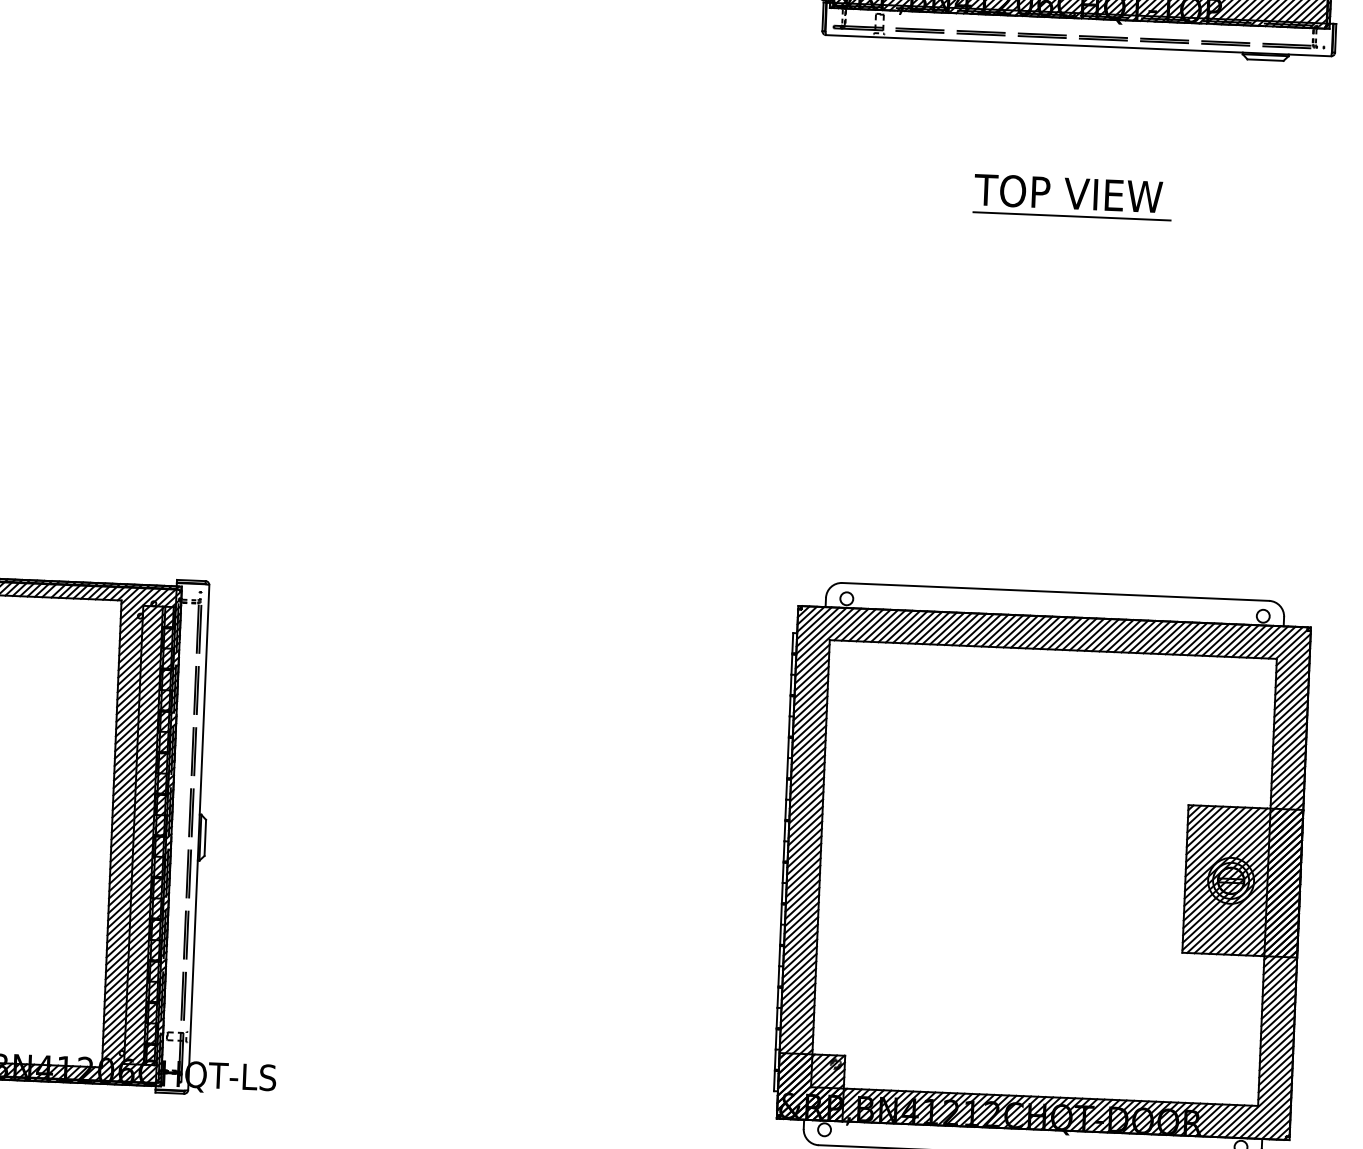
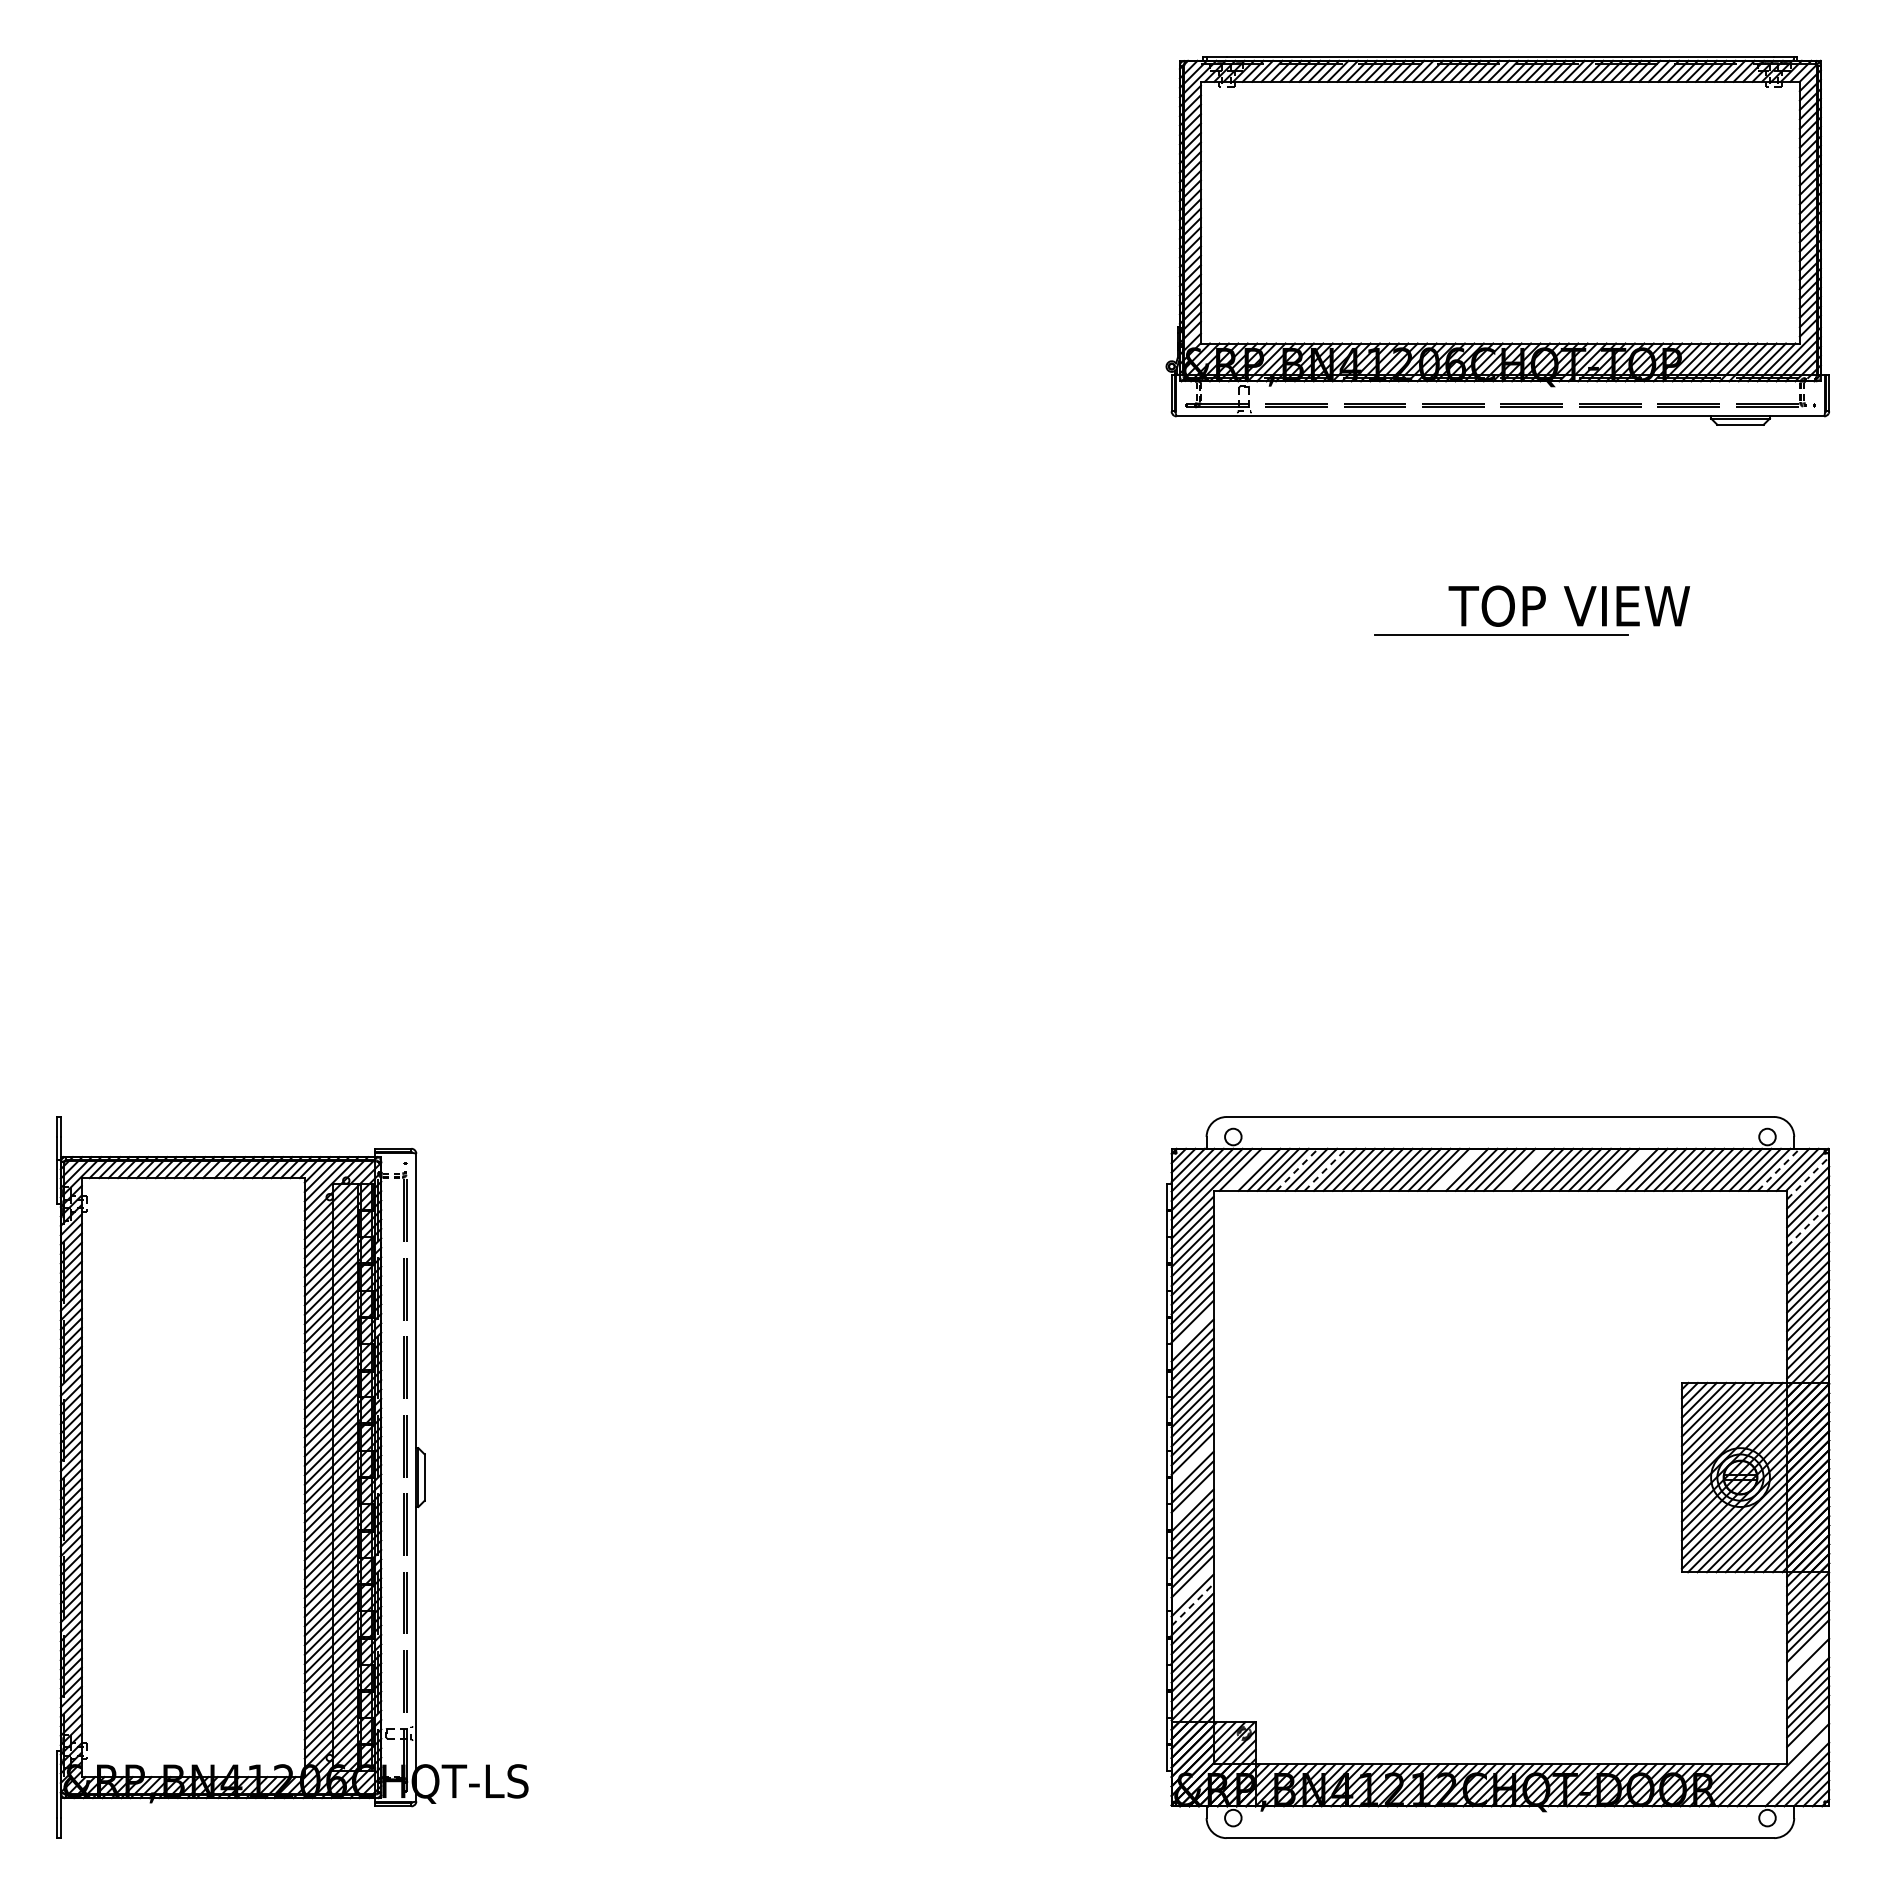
text: (1067, 192) -> (1568, 605), moved
line: (858, 624) -> (1249, 1169), removed
line: (895, 626) -> (1297, 1169), solid -> dashed
line: (917, 627) -> (1325, 1169), solid -> dashed
line: (1020, 631) -> (1457, 1169), removed
line: (1071, 633) -> (1523, 1169), removed
line: (1153, 637) -> (1627, 1169), removed
line: (1270, 641) -> (1778, 1169), solid -> dashed
line: (1293, 649) -> (1808, 1178), solid -> dashed
line: (1292, 686) -> (1808, 1225), solid -> dashed
line: (808, 749) -> (1192, 1331), removed
line: (804, 852) -> (1192, 1463), removed
line: (803, 881) -> (1192, 1501), removed
line: (800, 947) -> (1192, 1586), removed
line: (799, 961) -> (1192, 1604), solid -> dashed
line: (1278, 1017) -> (1808, 1650), removed
line: (1277, 1032) -> (1808, 1669), removed
line: (1275, 1084) -> (1808, 1735), removed
line: (1262, 1110) -> (1792, 1769), removed

